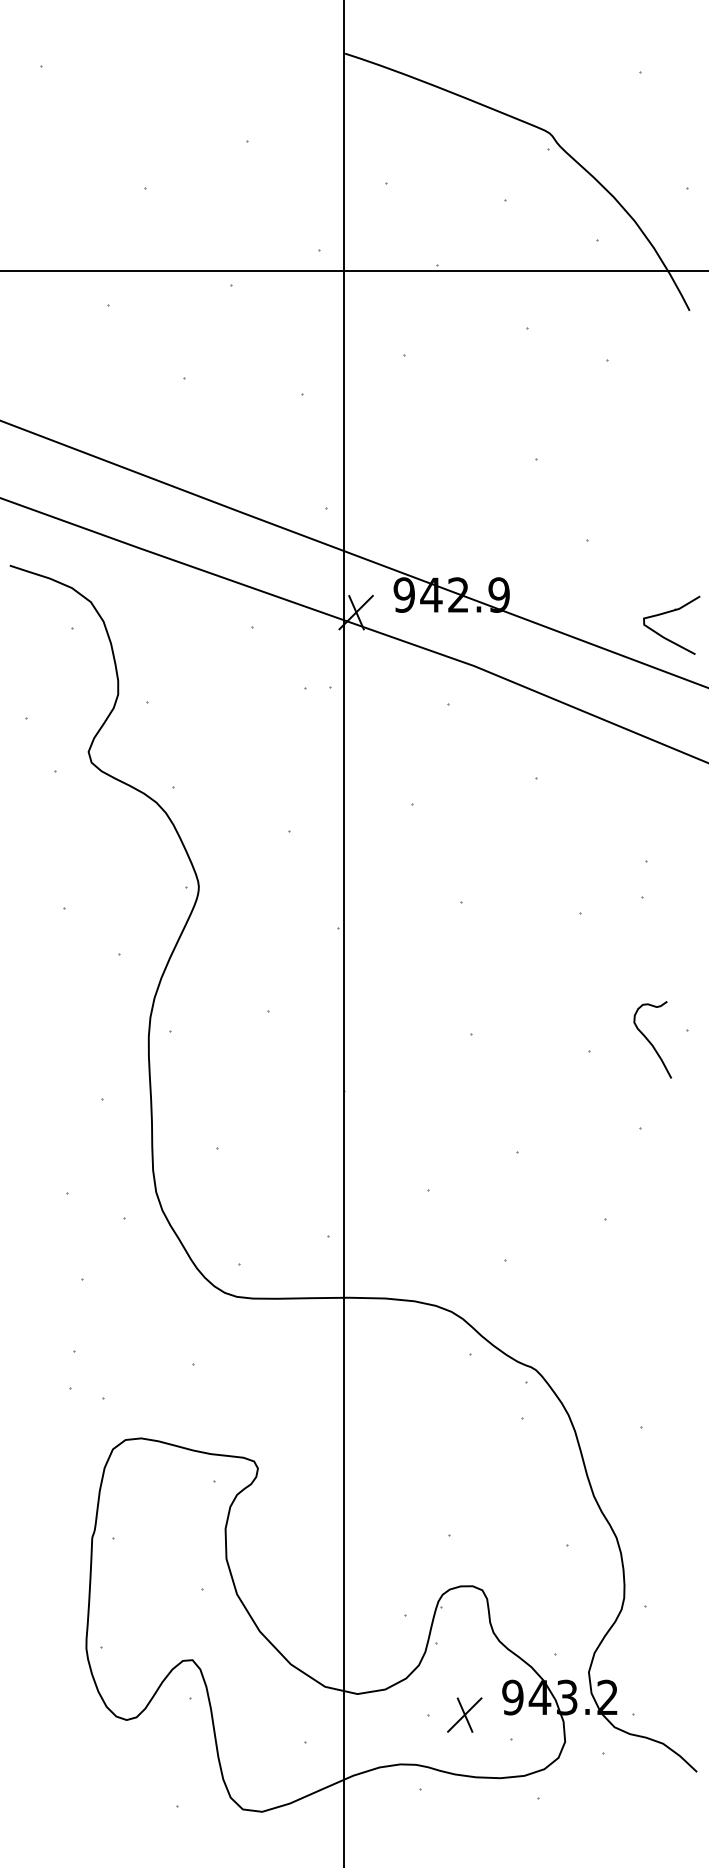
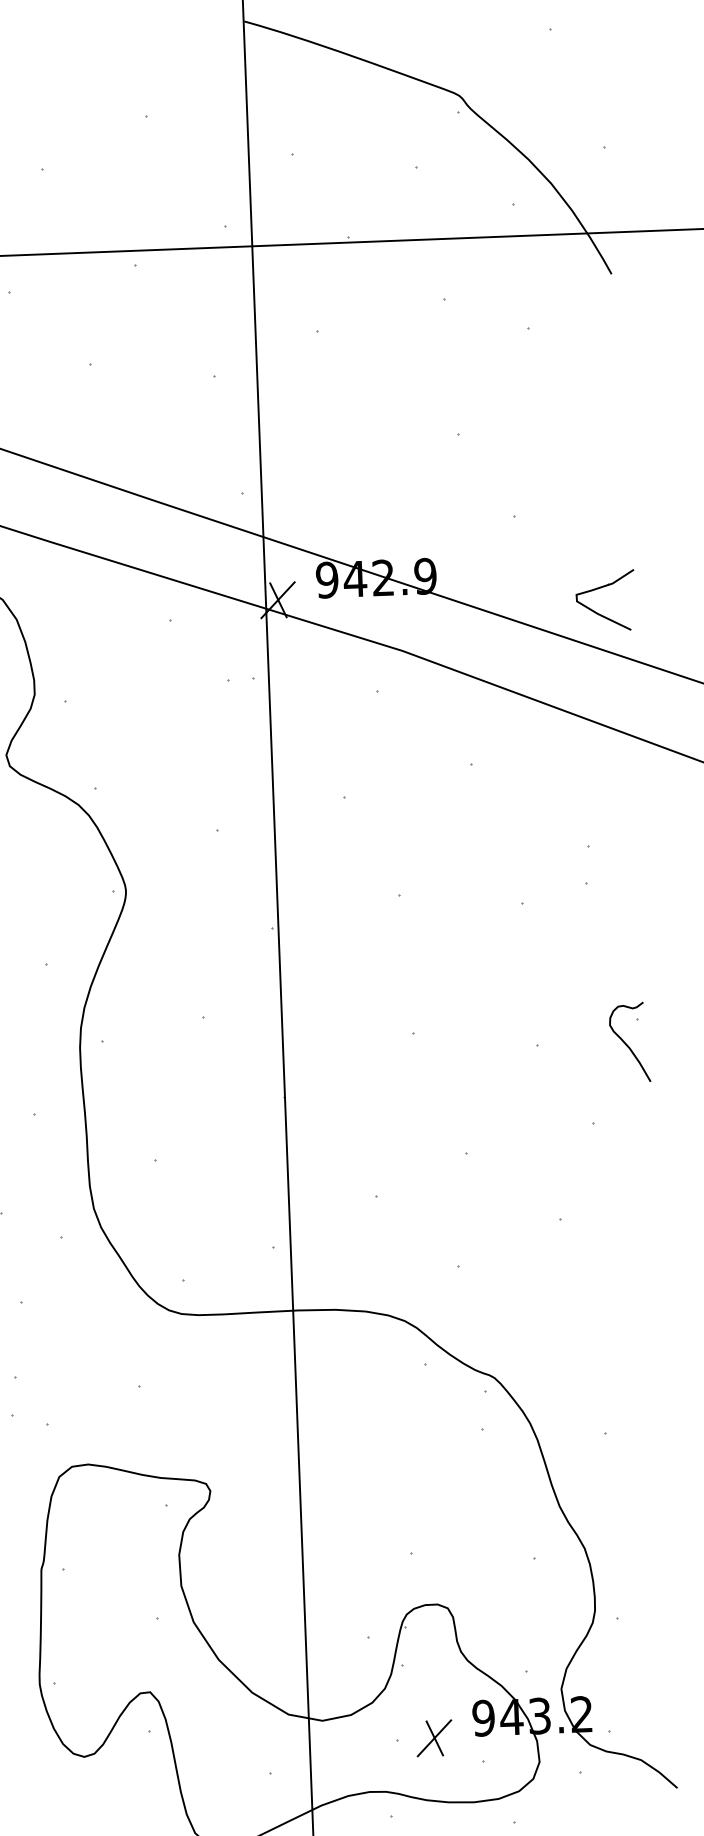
curve: (650, 1041) -> (627, 1044), moved

